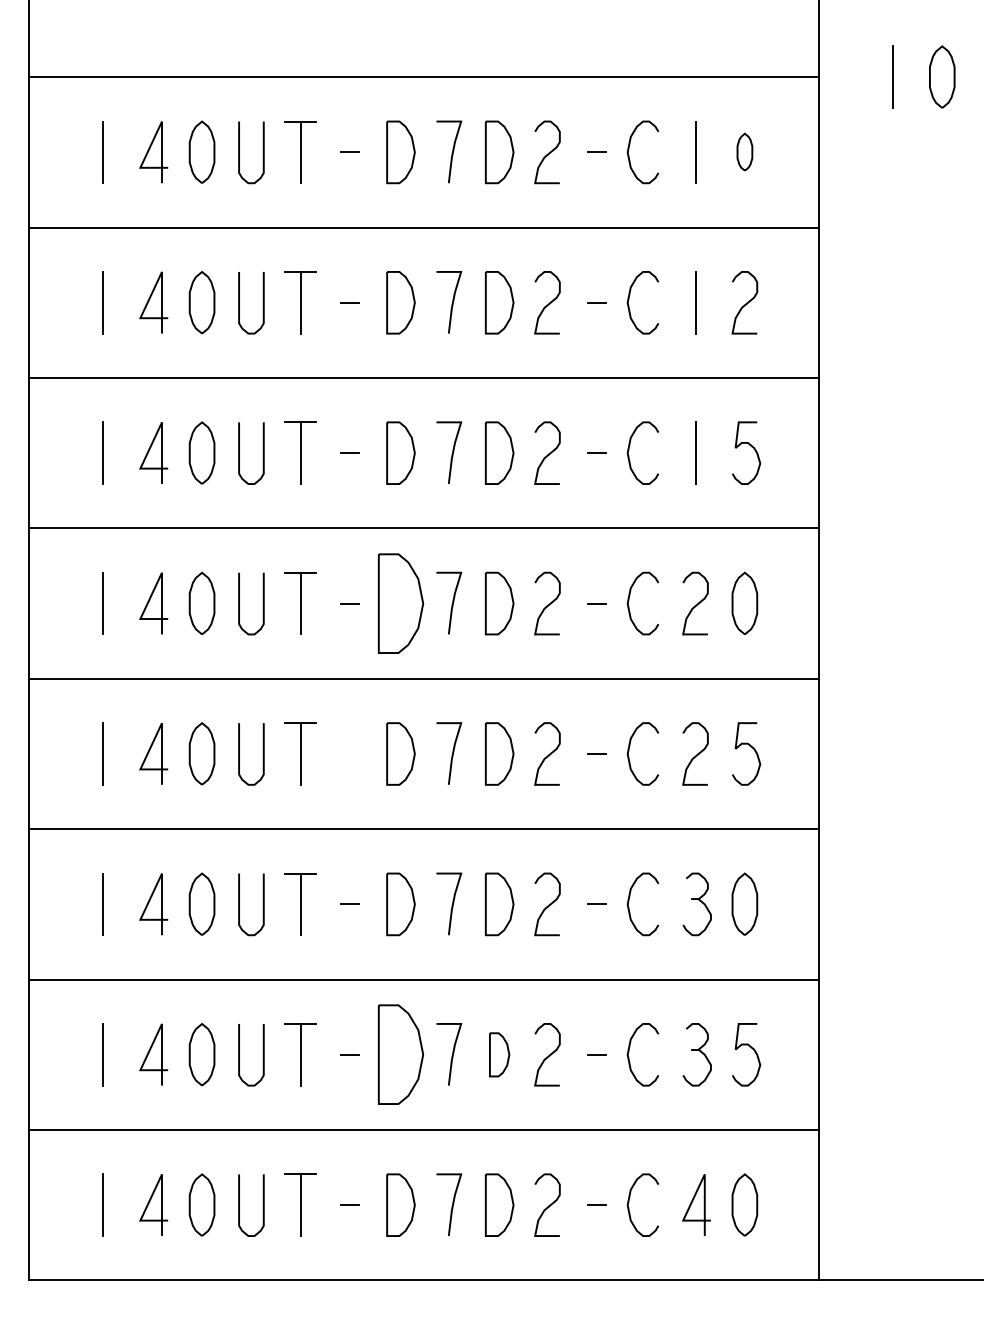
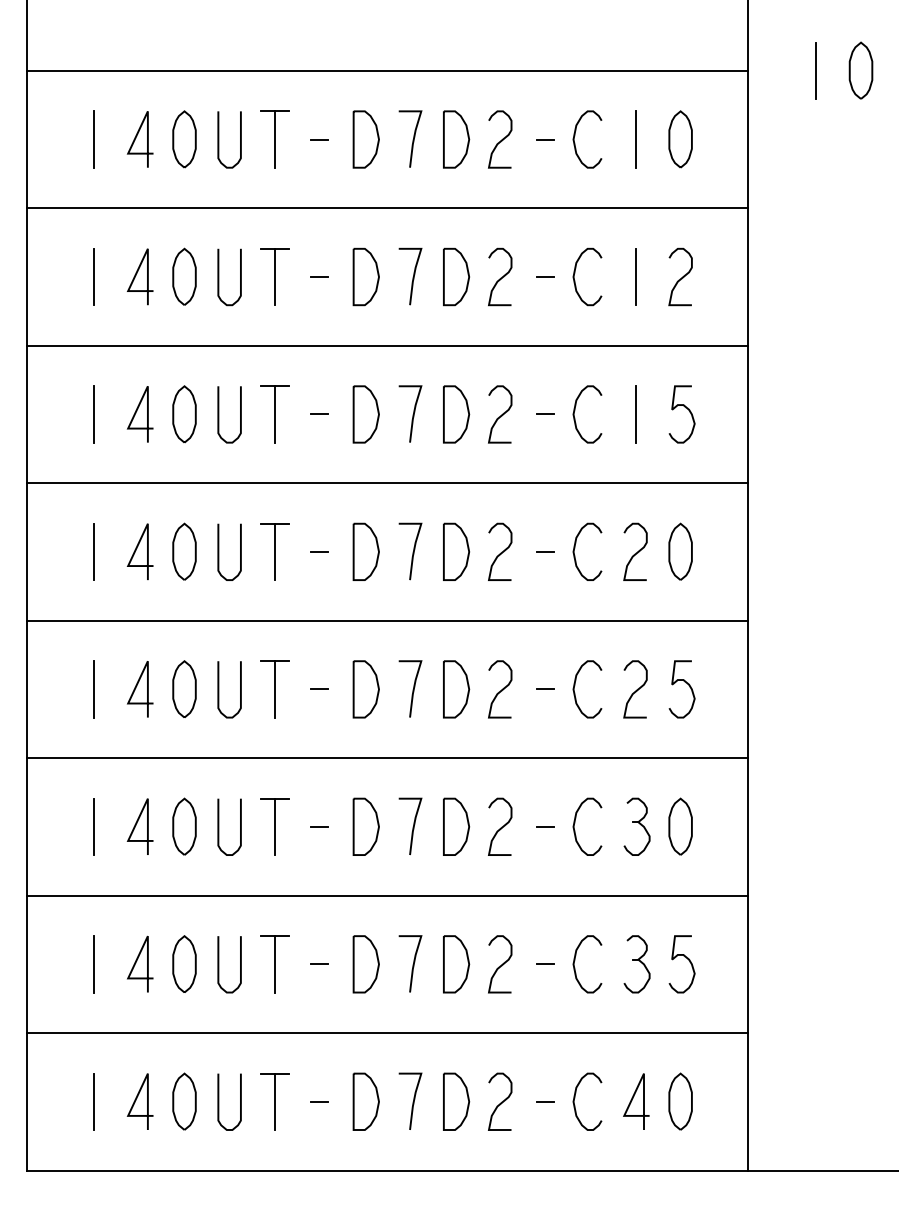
part: (744, 151) -> (680, 138), size x1.67
part: (400, 603) -> (365, 551), size x0.62
line: (349, 753) -> (319, 688), added
part: (400, 1054) -> (365, 964), size x0.62
part: (499, 1054) -> (456, 964), size x1.43

